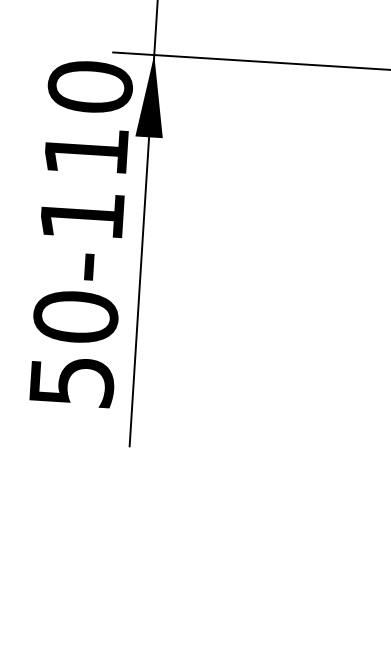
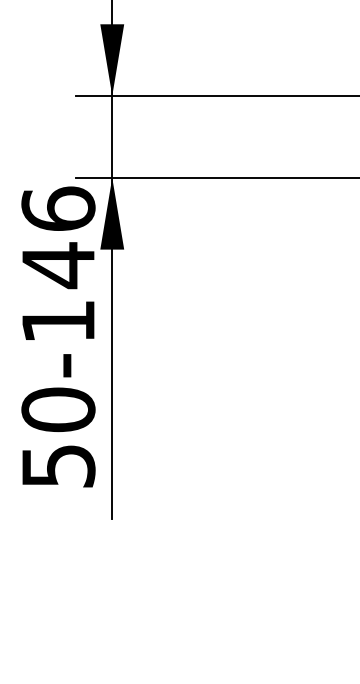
text: (88, 119) -> (58, 237), 50-110 -> 50-146

